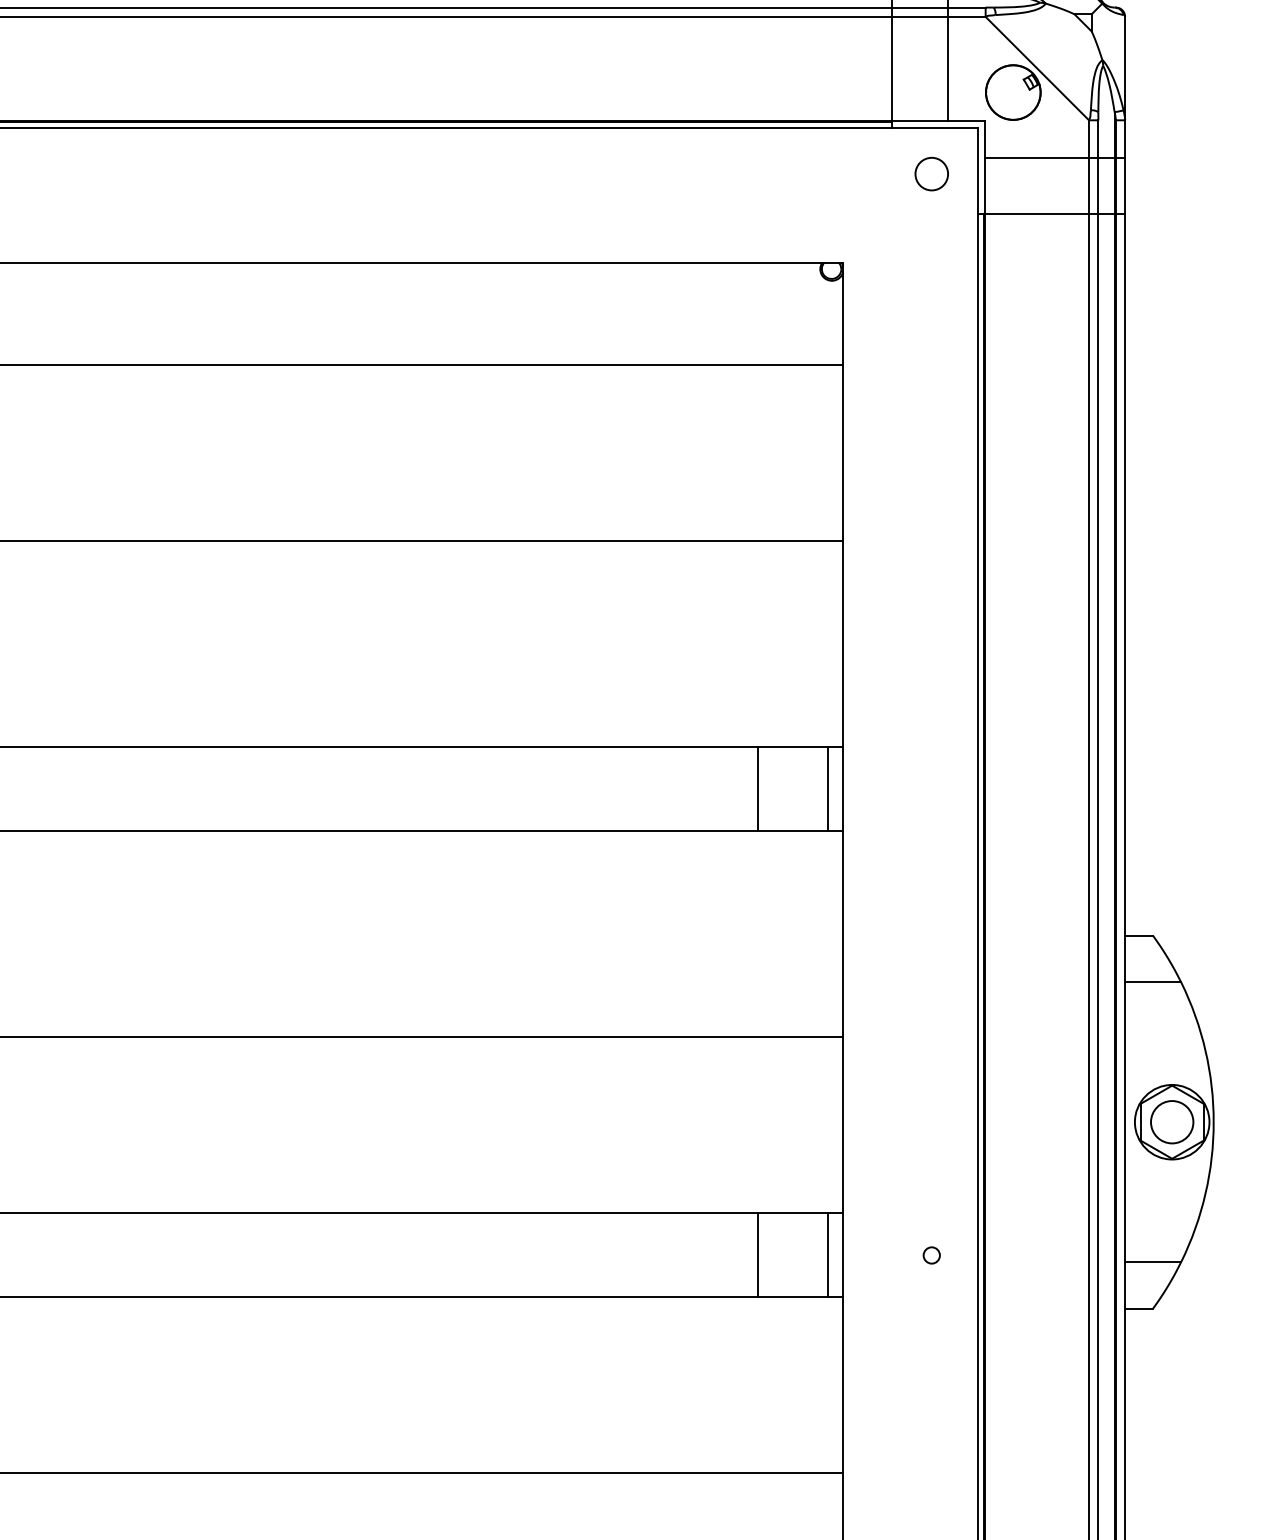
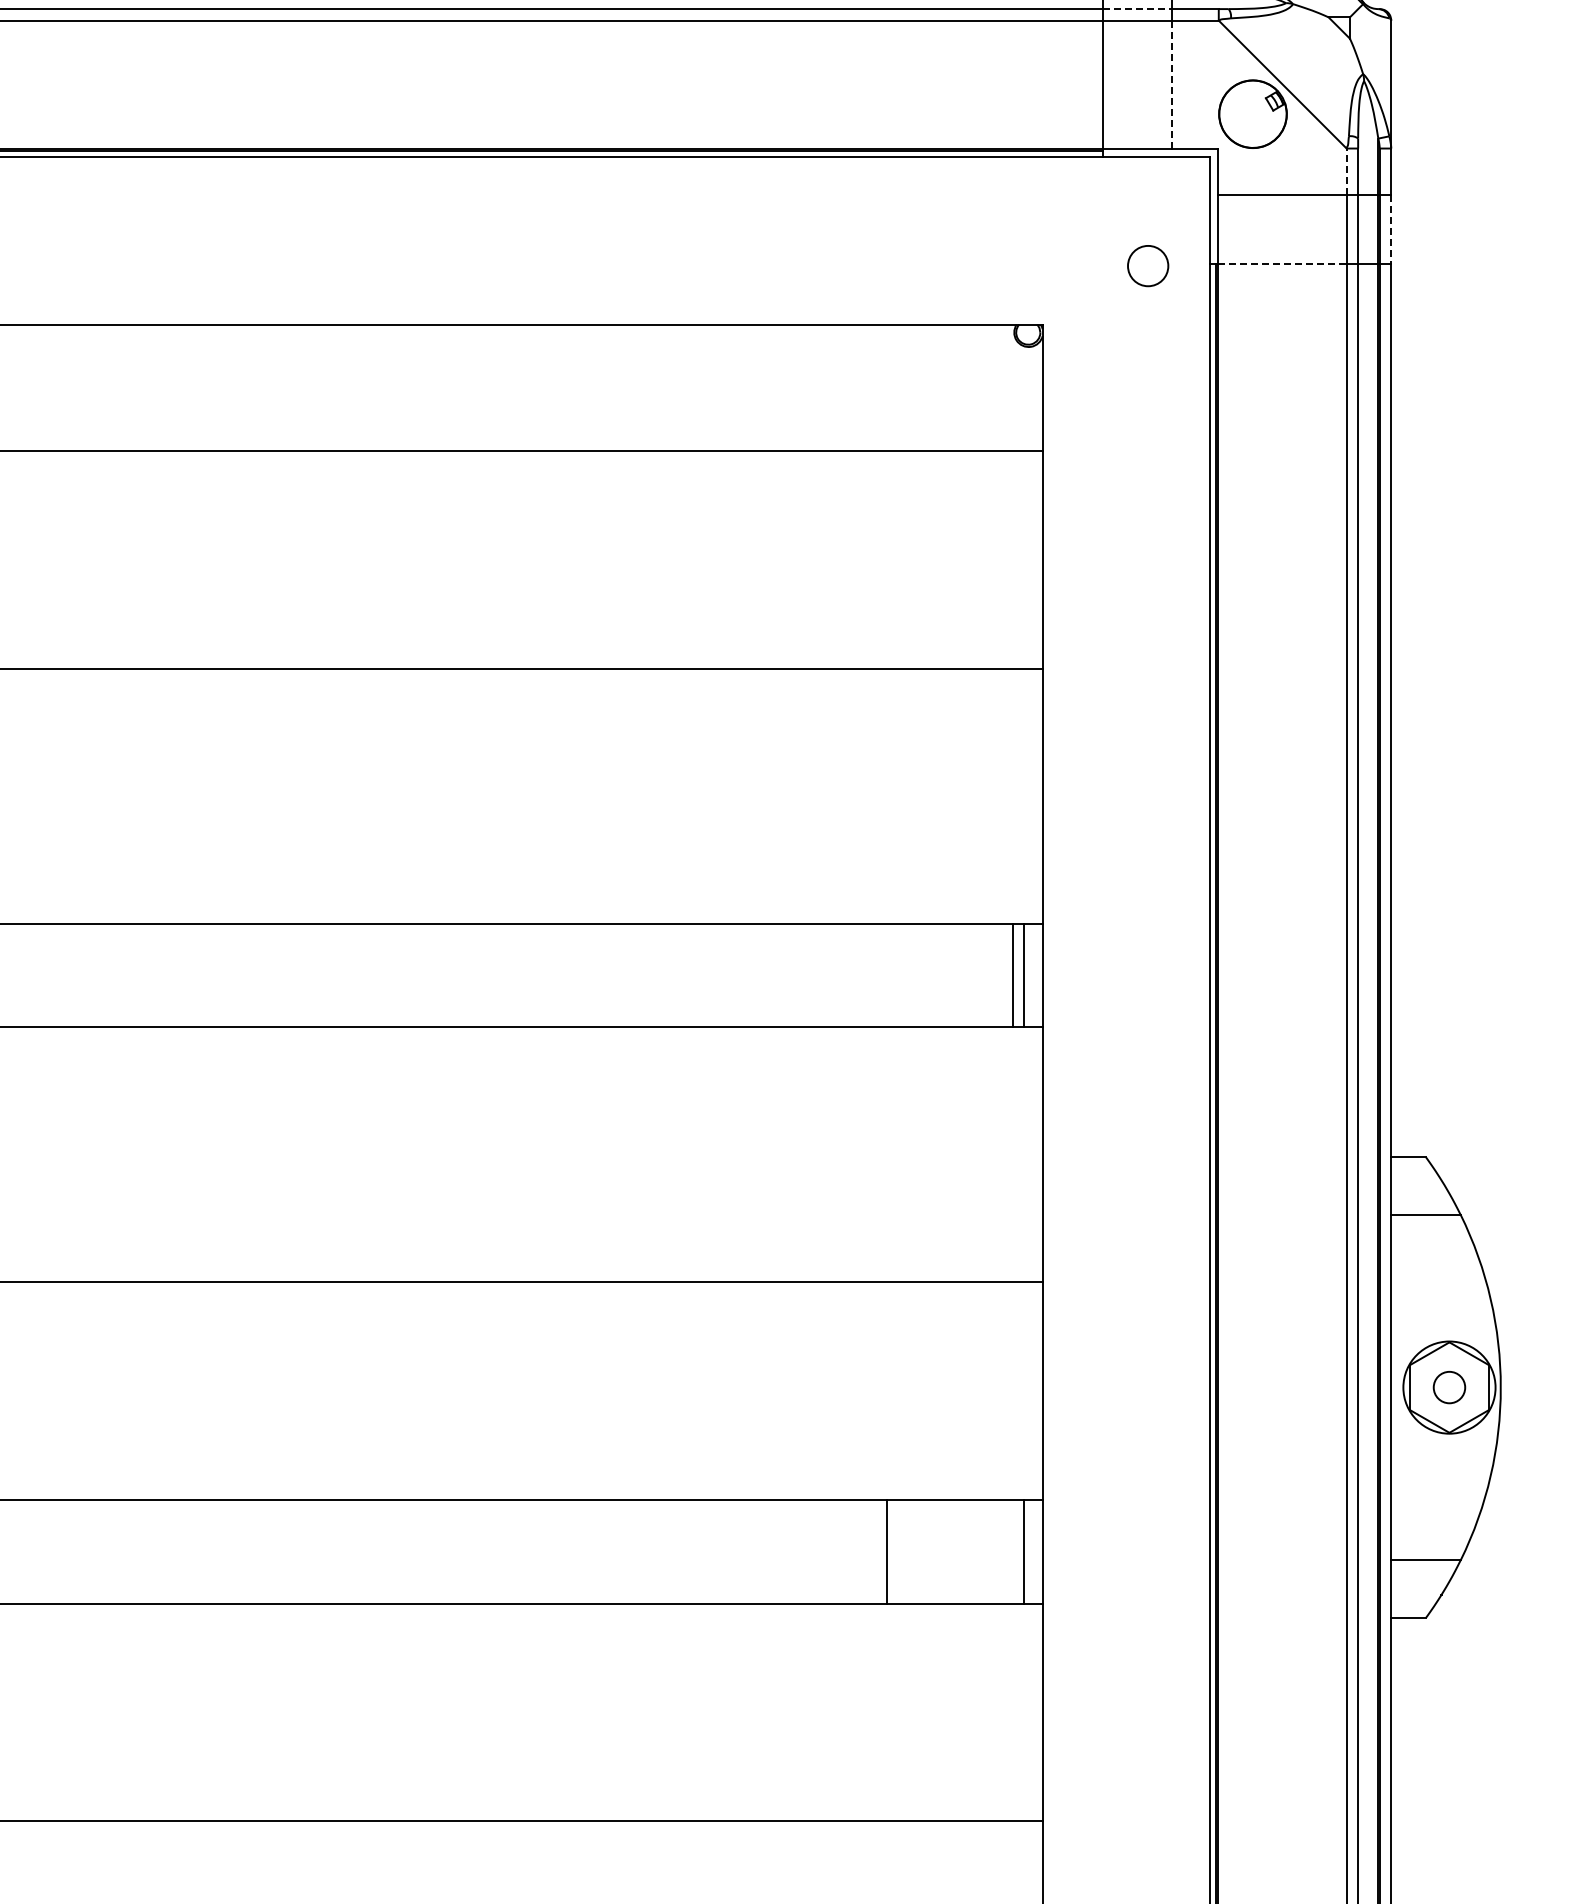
line: (919, 7) -> (1137, 9), solid -> dashed
line: (948, 68) -> (1172, 84), solid -> dashed
line: (1088, 138) -> (1346, 171), solid -> dashed
circle: (932, 174) -> (1148, 266), moved
line: (1125, 185) -> (1391, 229), solid -> dashed
line: (1037, 214) -> (1283, 264), solid -> dashed
line: (758, 789) -> (1012, 975), moved
circle: (1172, 1122) -> (1449, 1387), size x0.6
line: (758, 1254) -> (886, 1551), moved
circle: (932, 1255) -> (1152, 1552), removed

